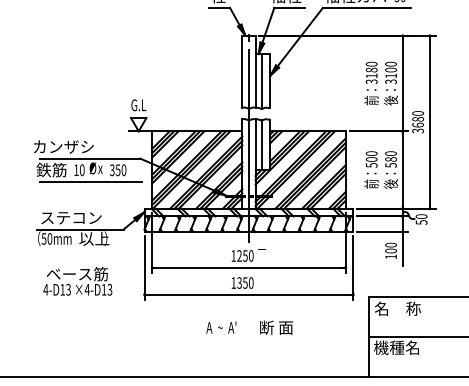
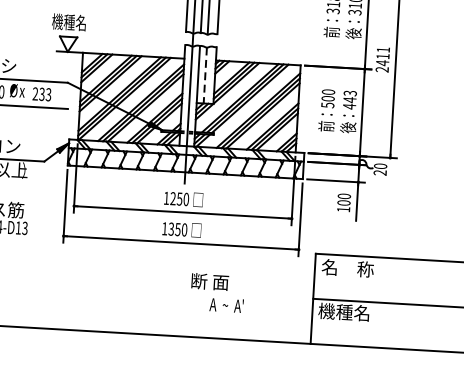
text: (138, 104) -> (69, 21), G.L -> 機種名
text: (418, 122) -> (383, 60), 3680 -> 2411
line: (261, 145) -> (205, 75), solid -> dashed
text: (390, 159) -> (349, 99), 580 -> 443
text: (117, 170) -> (41, 94), 350 -> 233
text: (421, 222) -> (380, 172), 50 -> 20
text: (221, 327) -> (226, 305), moved

